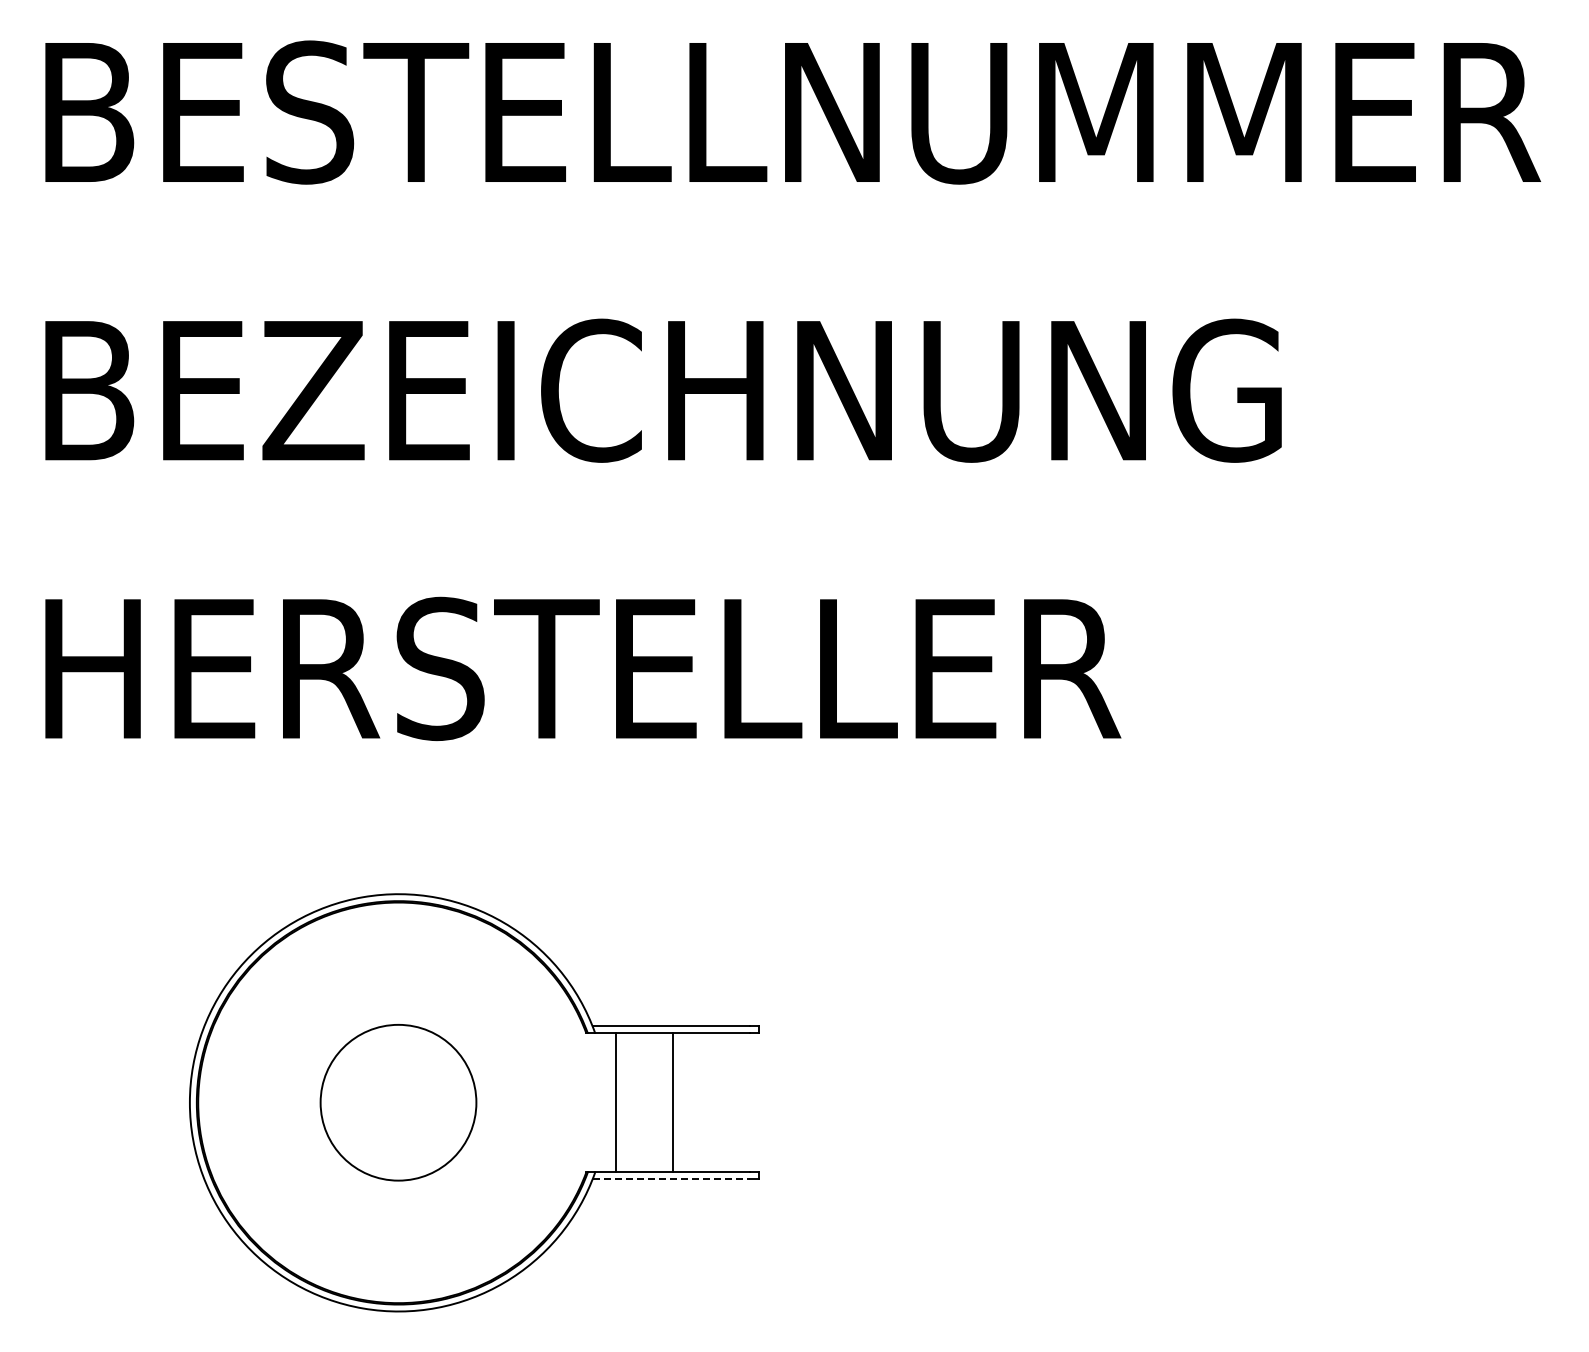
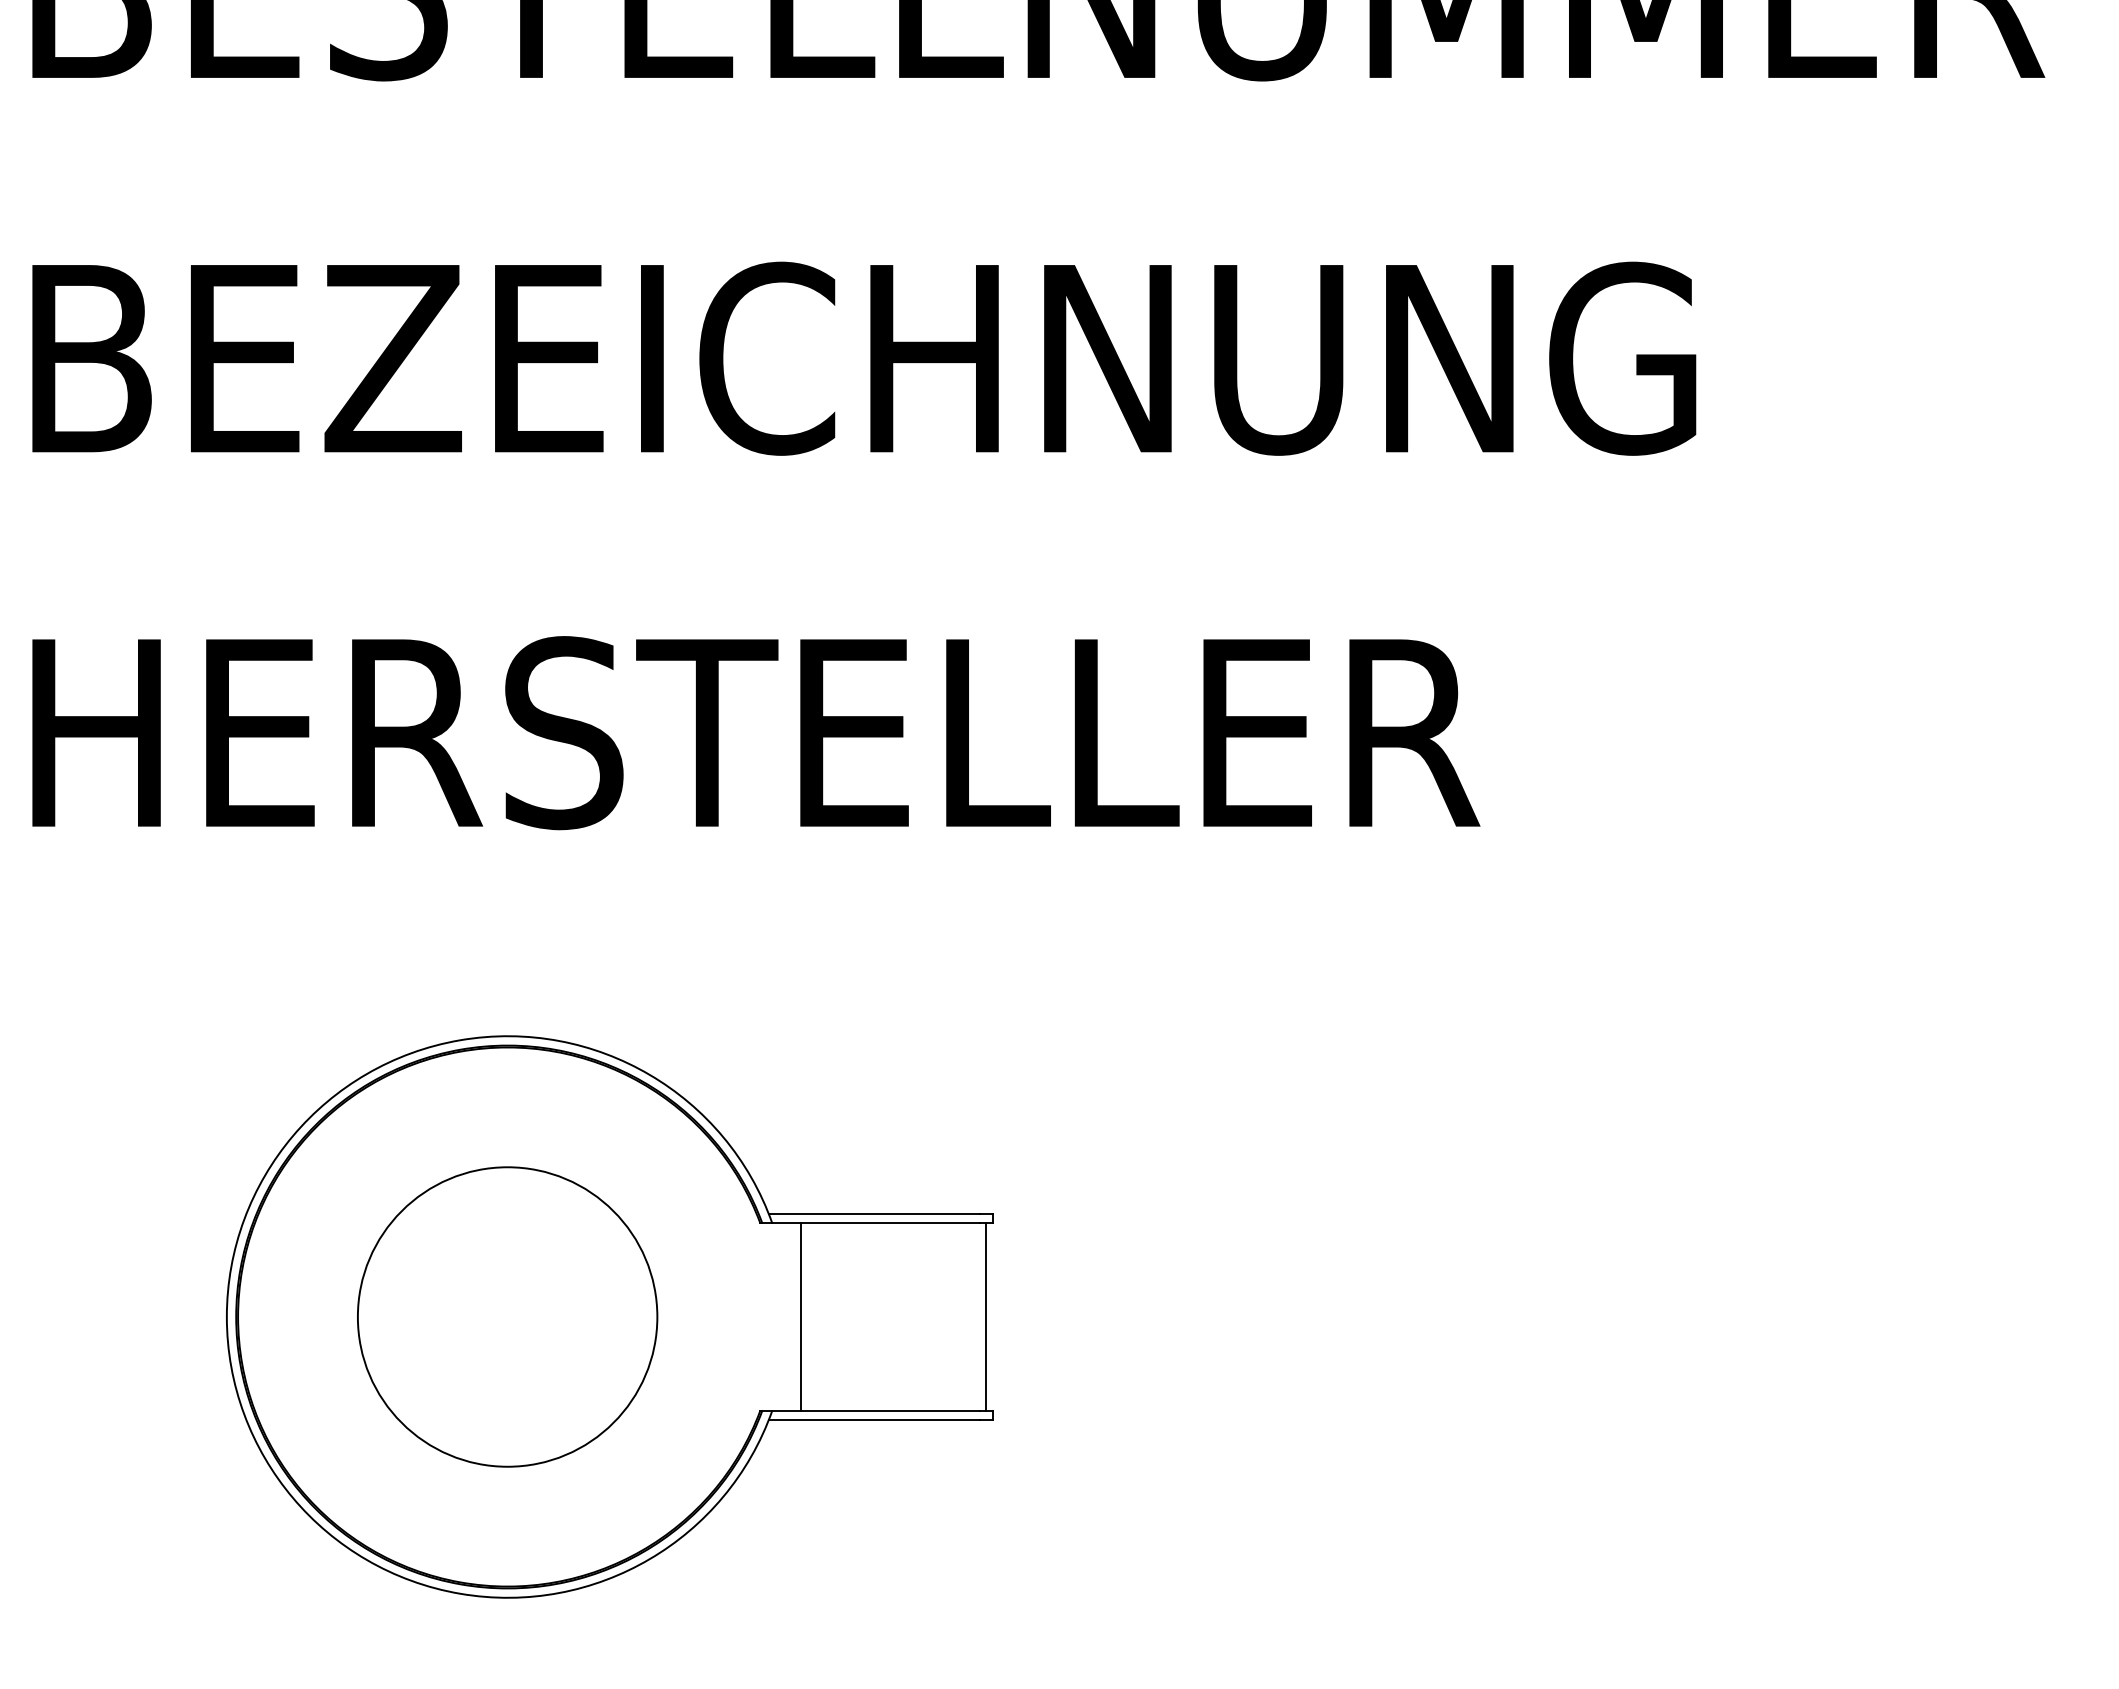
circle: (398, 1102) -> (507, 1316), size x1.43
line: (673, 1102) -> (986, 1316), moved
line: (671, 1179) -> (874, 1420), dashed -> solid

